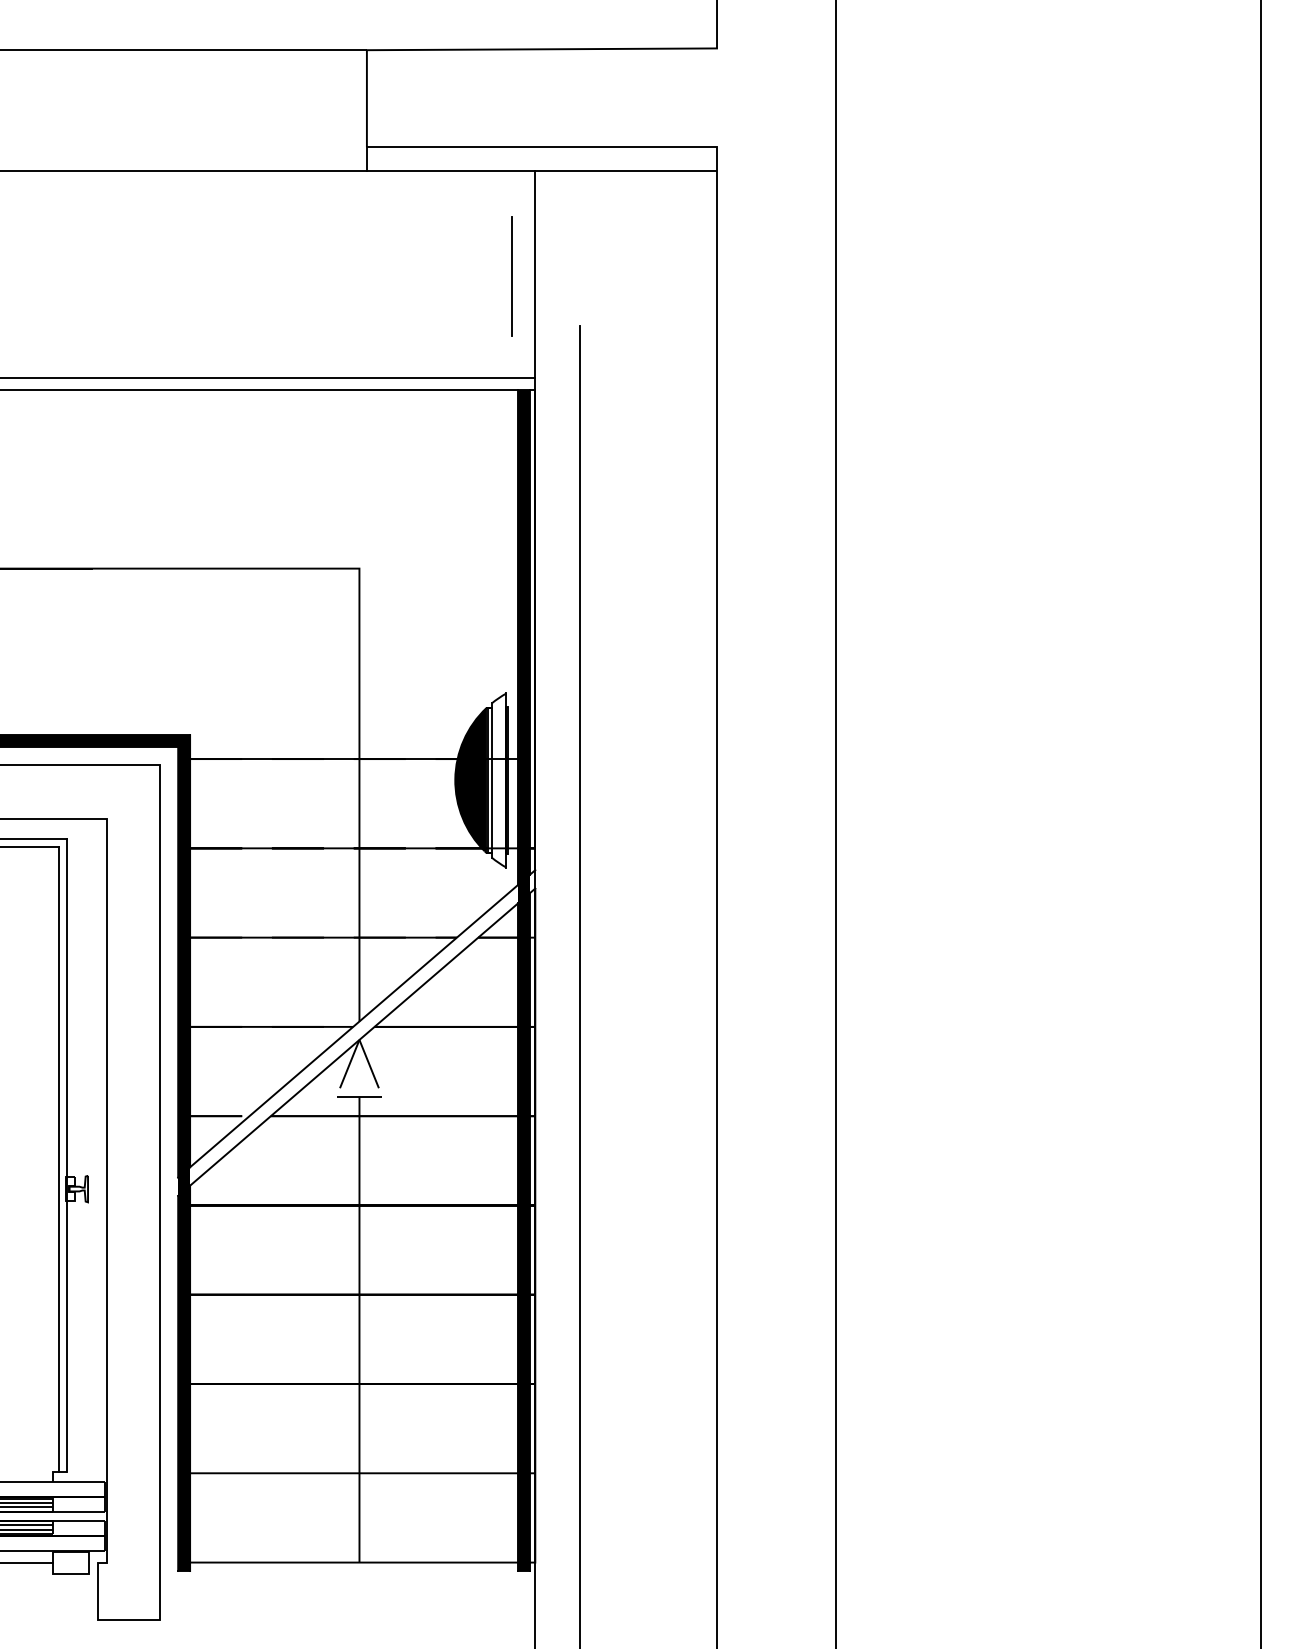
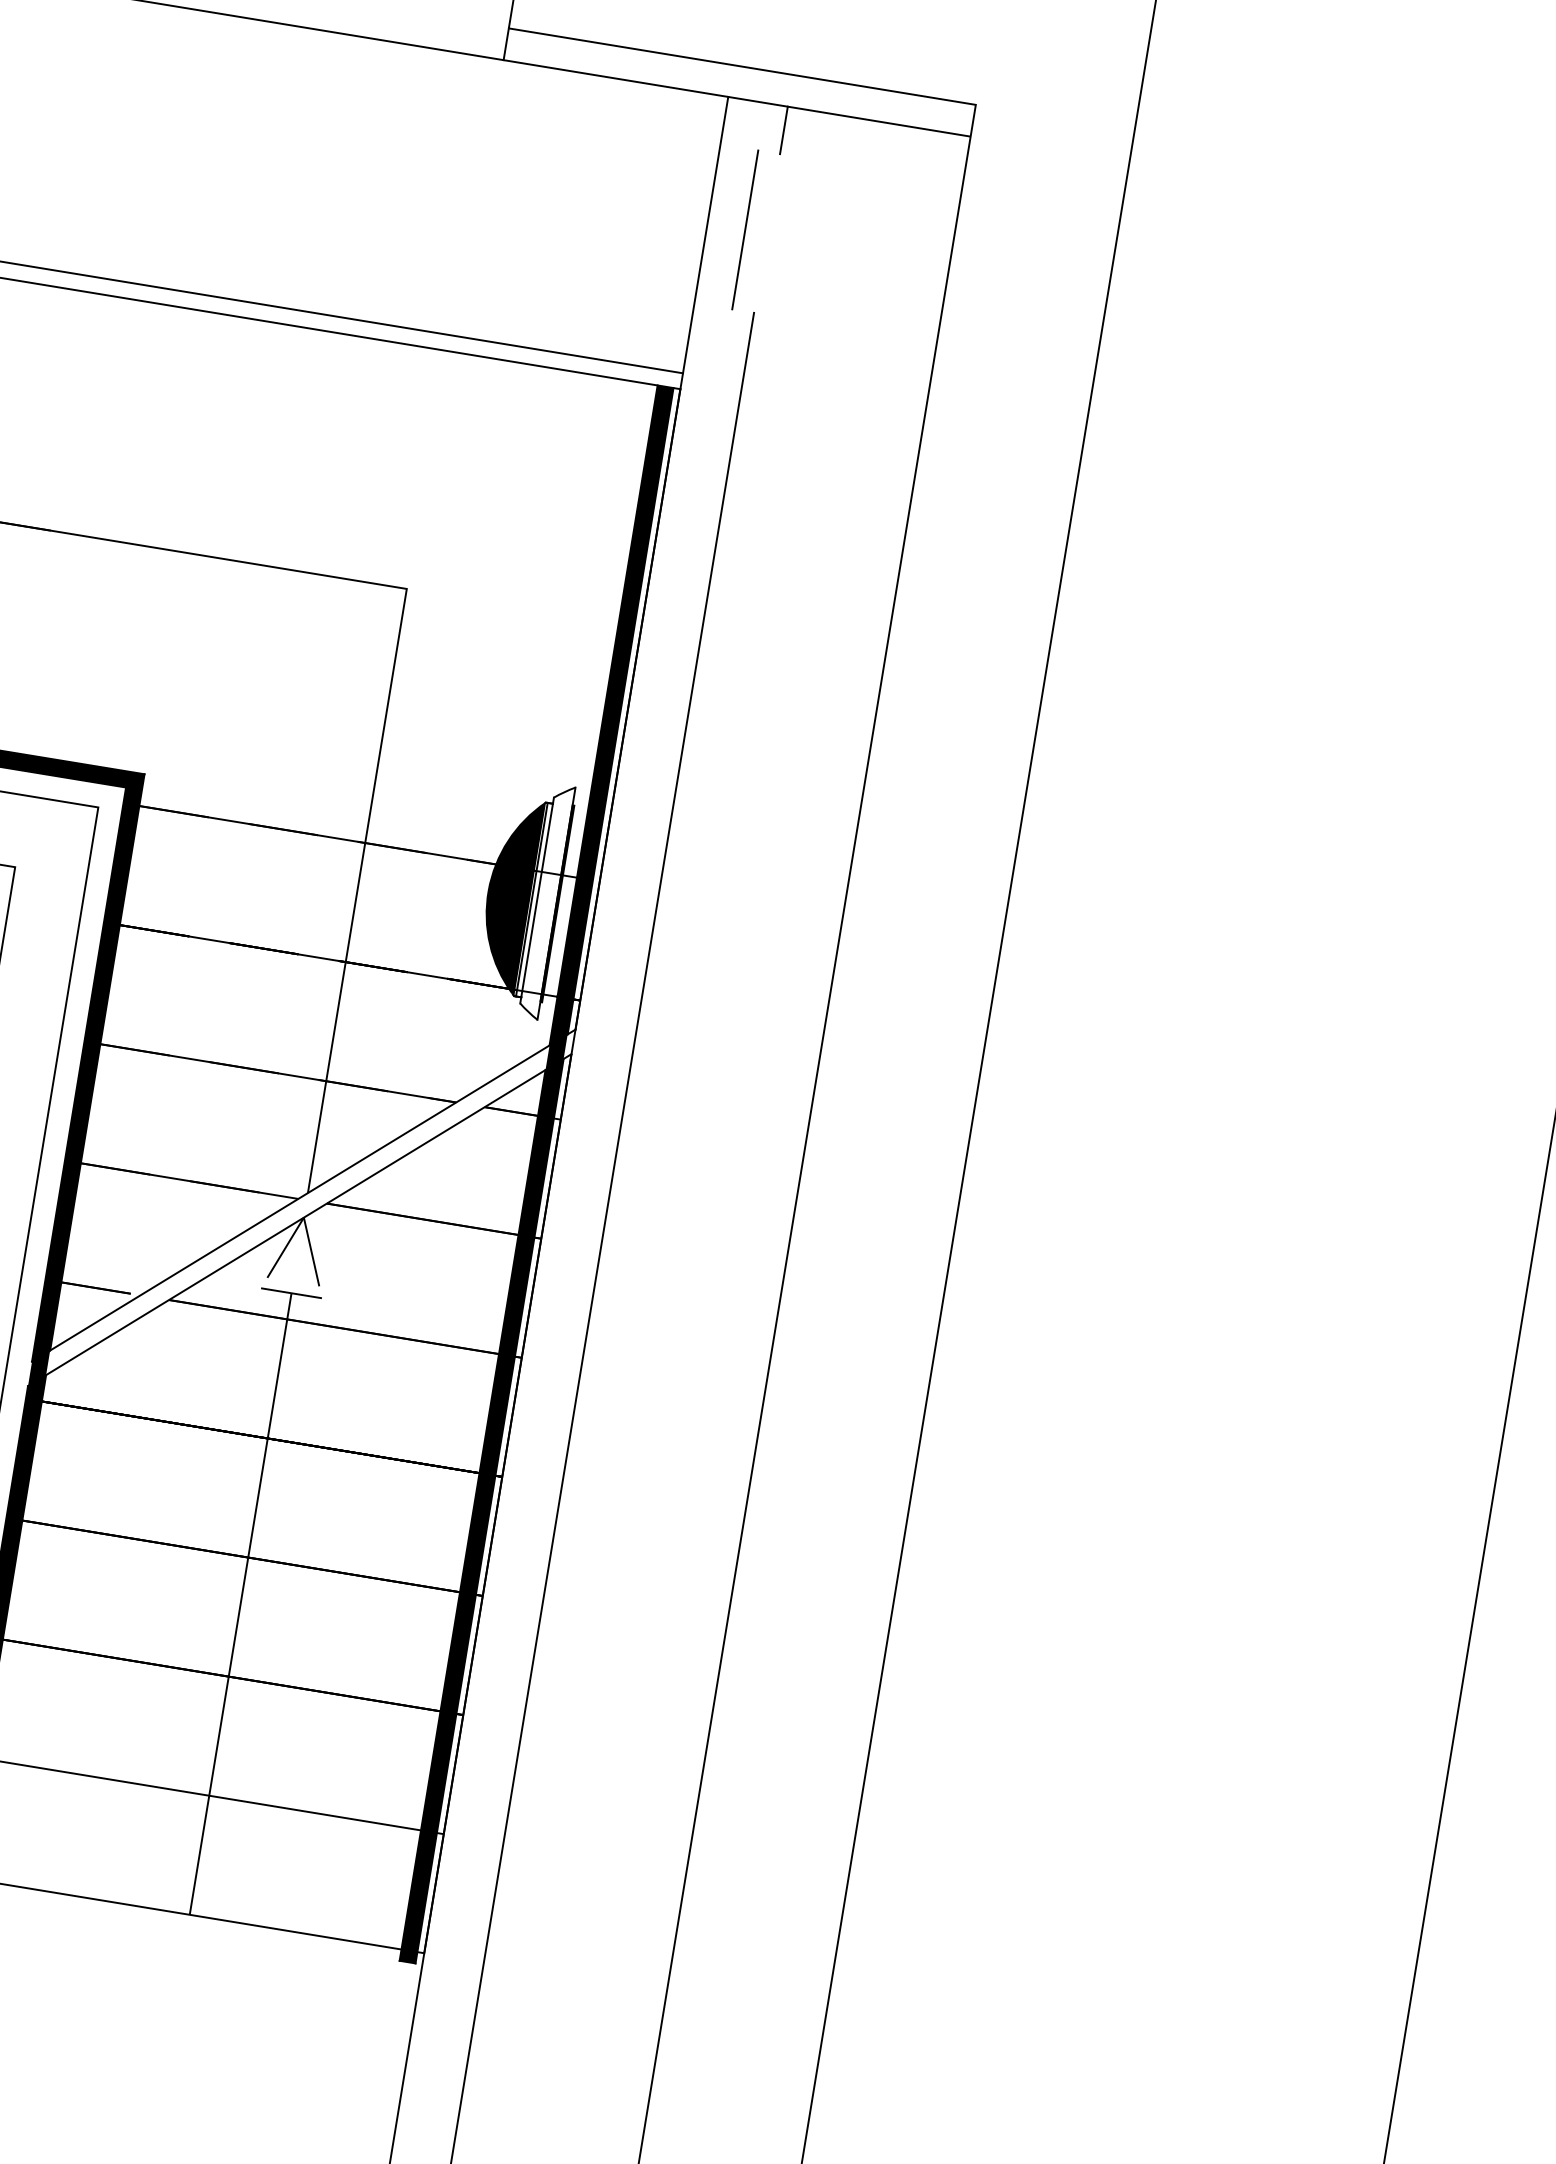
line: (579, 188) -> (783, 129), added
line: (511, 276) -> (745, 230), moved

